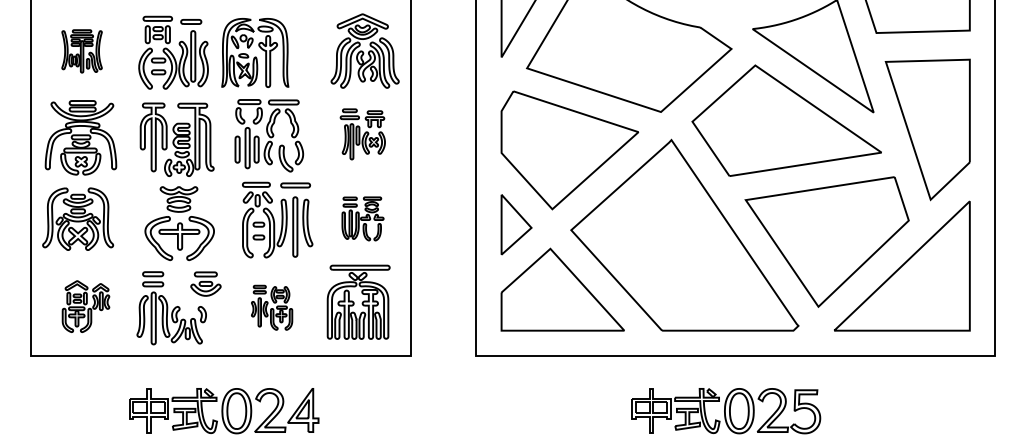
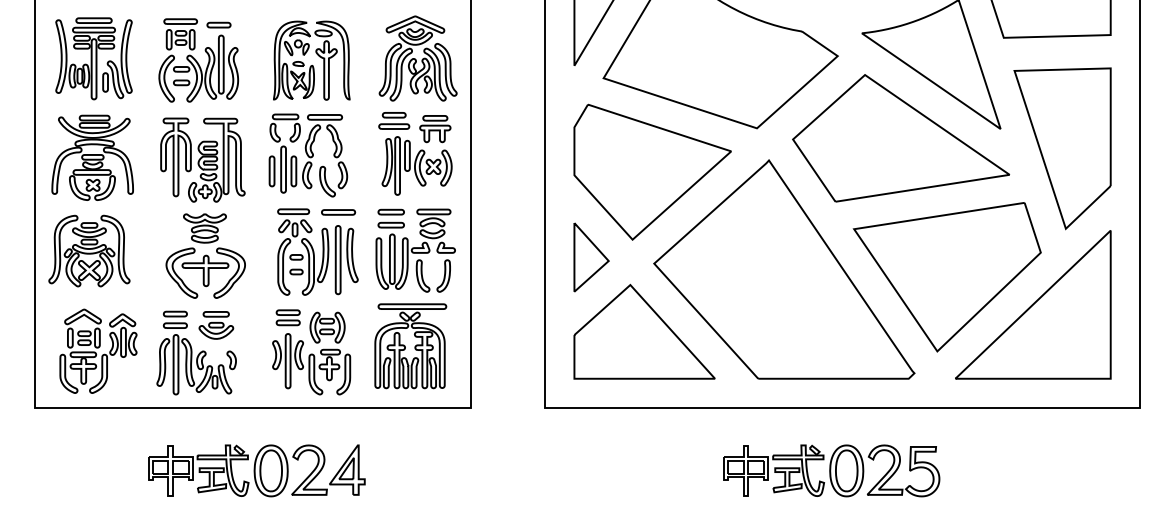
part: (81, 51) -> (93, 59), size x1.67
part: (255, 52) -> (312, 60), moved
part: (362, 134) -> (415, 154), size x1.43
part: (362, 218) -> (415, 250), size x1.67
part: (205, 283) -> (215, 324), moved
part: (85, 306) -> (97, 351), size x1.43
part: (271, 307) -> (310, 352), size x1.67

